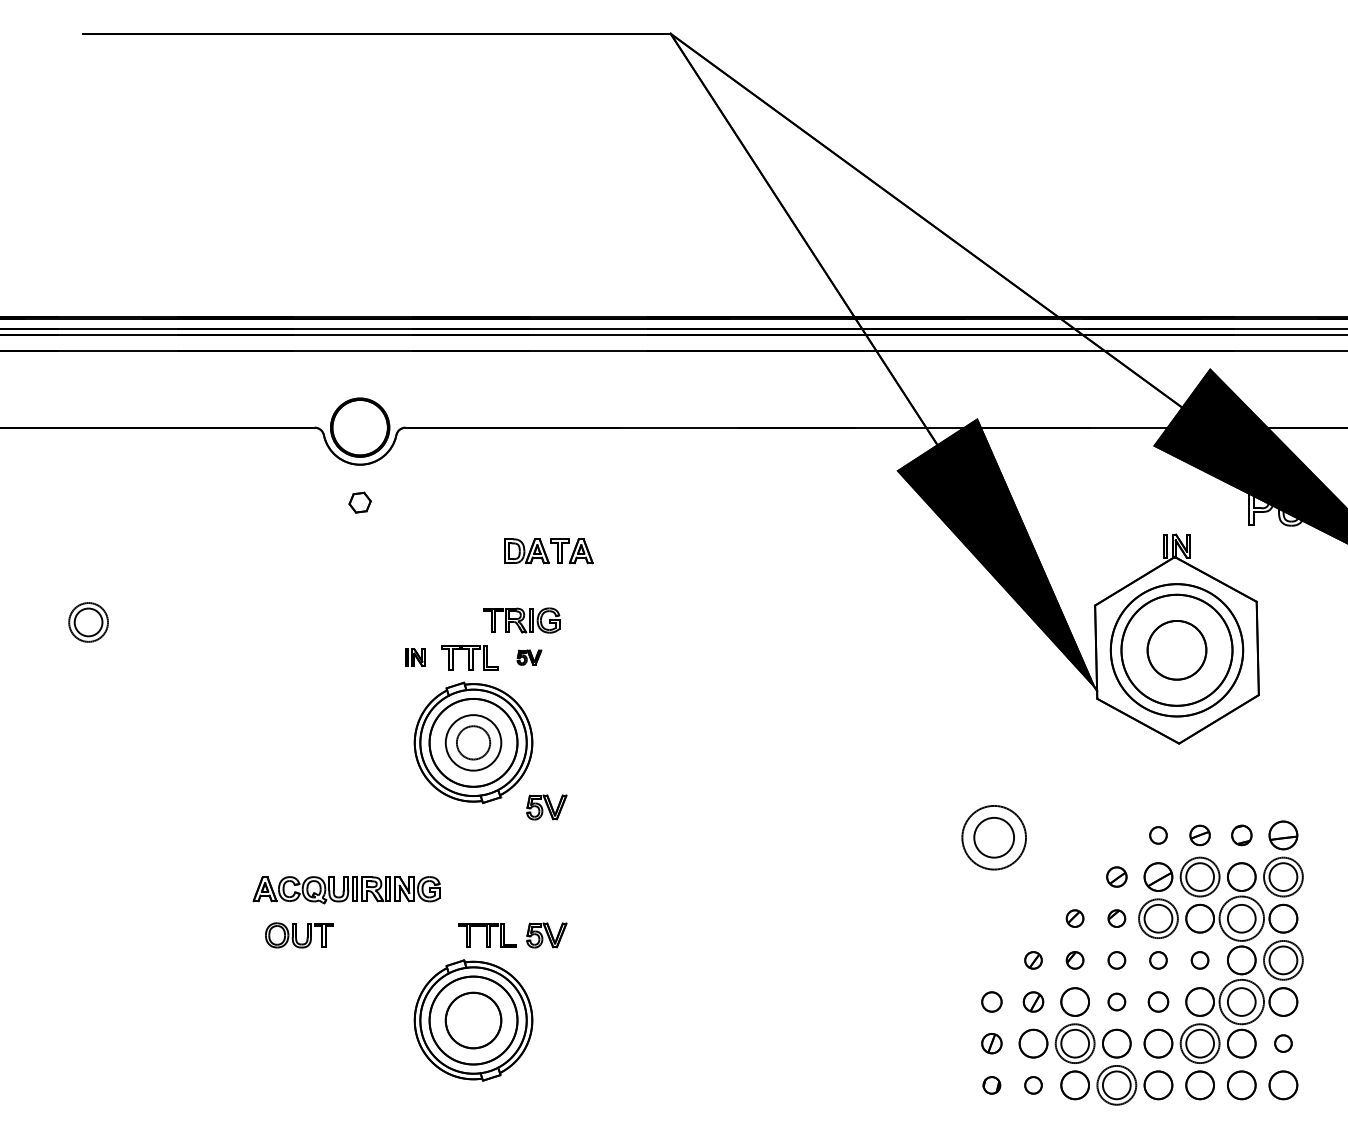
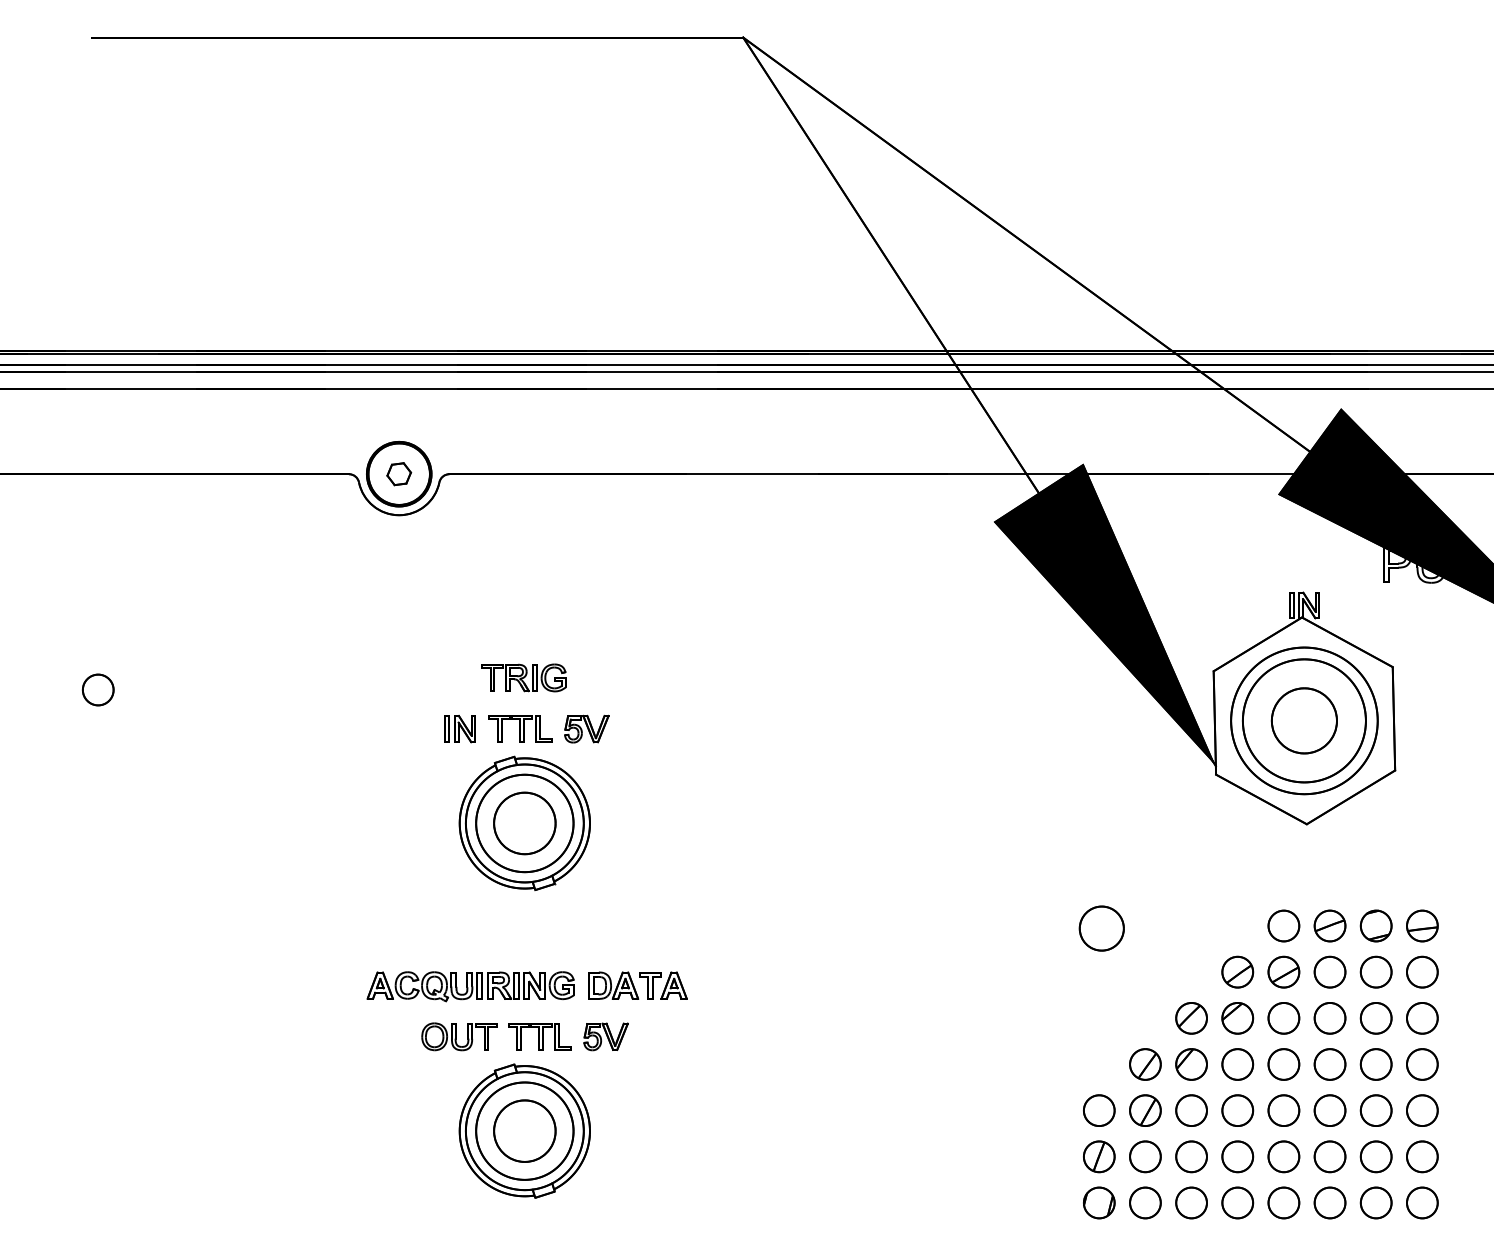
part: (359, 502) -> (398, 473), moved
part: (548, 551) -> (637, 985), moved
part: (521, 620) -> (523, 677), moved
circle: (88, 622) -> (98, 690), size x0.71
part: (415, 657) -> (460, 728), size x1.43
part: (529, 657) -> (586, 728), size x1.67
circle: (473, 742) -> (524, 823), size x1.67
part: (546, 807) -> (605, 895), removed
part: (1158, 835) -> (1283, 926), size x1.67
part: (1199, 835) -> (1329, 926), size x1.43
part: (1241, 835) -> (1375, 926), size x1.43
circle: (994, 837) -> (1102, 928), size x0.62
part: (1116, 876) -> (1237, 971), size x1.43
circle: (1200, 876) -> (1330, 971), size x0.71
circle: (1283, 876) -> (1422, 971), size x0.71
part: (346, 890) -> (470, 987), moved
part: (1074, 918) -> (1190, 1018), size x1.67
part: (1116, 918) -> (1237, 1018), size x1.67
circle: (1158, 918) -> (1283, 1018), size x0.71
circle: (1241, 918) -> (1375, 1018), size x0.62
part: (299, 935) -> (459, 1036), moved
part: (1033, 960) -> (1145, 1064), size x1.67
part: (1074, 960) -> (1190, 1064), size x1.67
part: (1116, 960) -> (1237, 1064), size x1.67
part: (1158, 960) -> (1283, 1064), size x1.67
part: (1199, 960) -> (1329, 1064), size x1.67
circle: (1283, 960) -> (1422, 1064), size x0.71
circle: (991, 1001) -> (1098, 1110), size x1.43
part: (1033, 1001) -> (1145, 1110), size x1.43
circle: (1116, 1001) -> (1237, 1110), size x1.67
part: (1158, 1001) -> (1283, 1110), size x1.43
circle: (1241, 1001) -> (1375, 1110), size x0.62
part: (991, 1043) -> (1098, 1156), size x1.43
circle: (1075, 1043) -> (1191, 1156), size x0.71
circle: (1200, 1043) -> (1330, 1156), size x0.71
part: (1283, 1043) -> (1422, 1156), size x1.67
part: (991, 1085) -> (1098, 1203), size x1.67
part: (1033, 1085) -> (1145, 1203), size x1.67
circle: (1116, 1085) -> (1237, 1203), size x0.71

